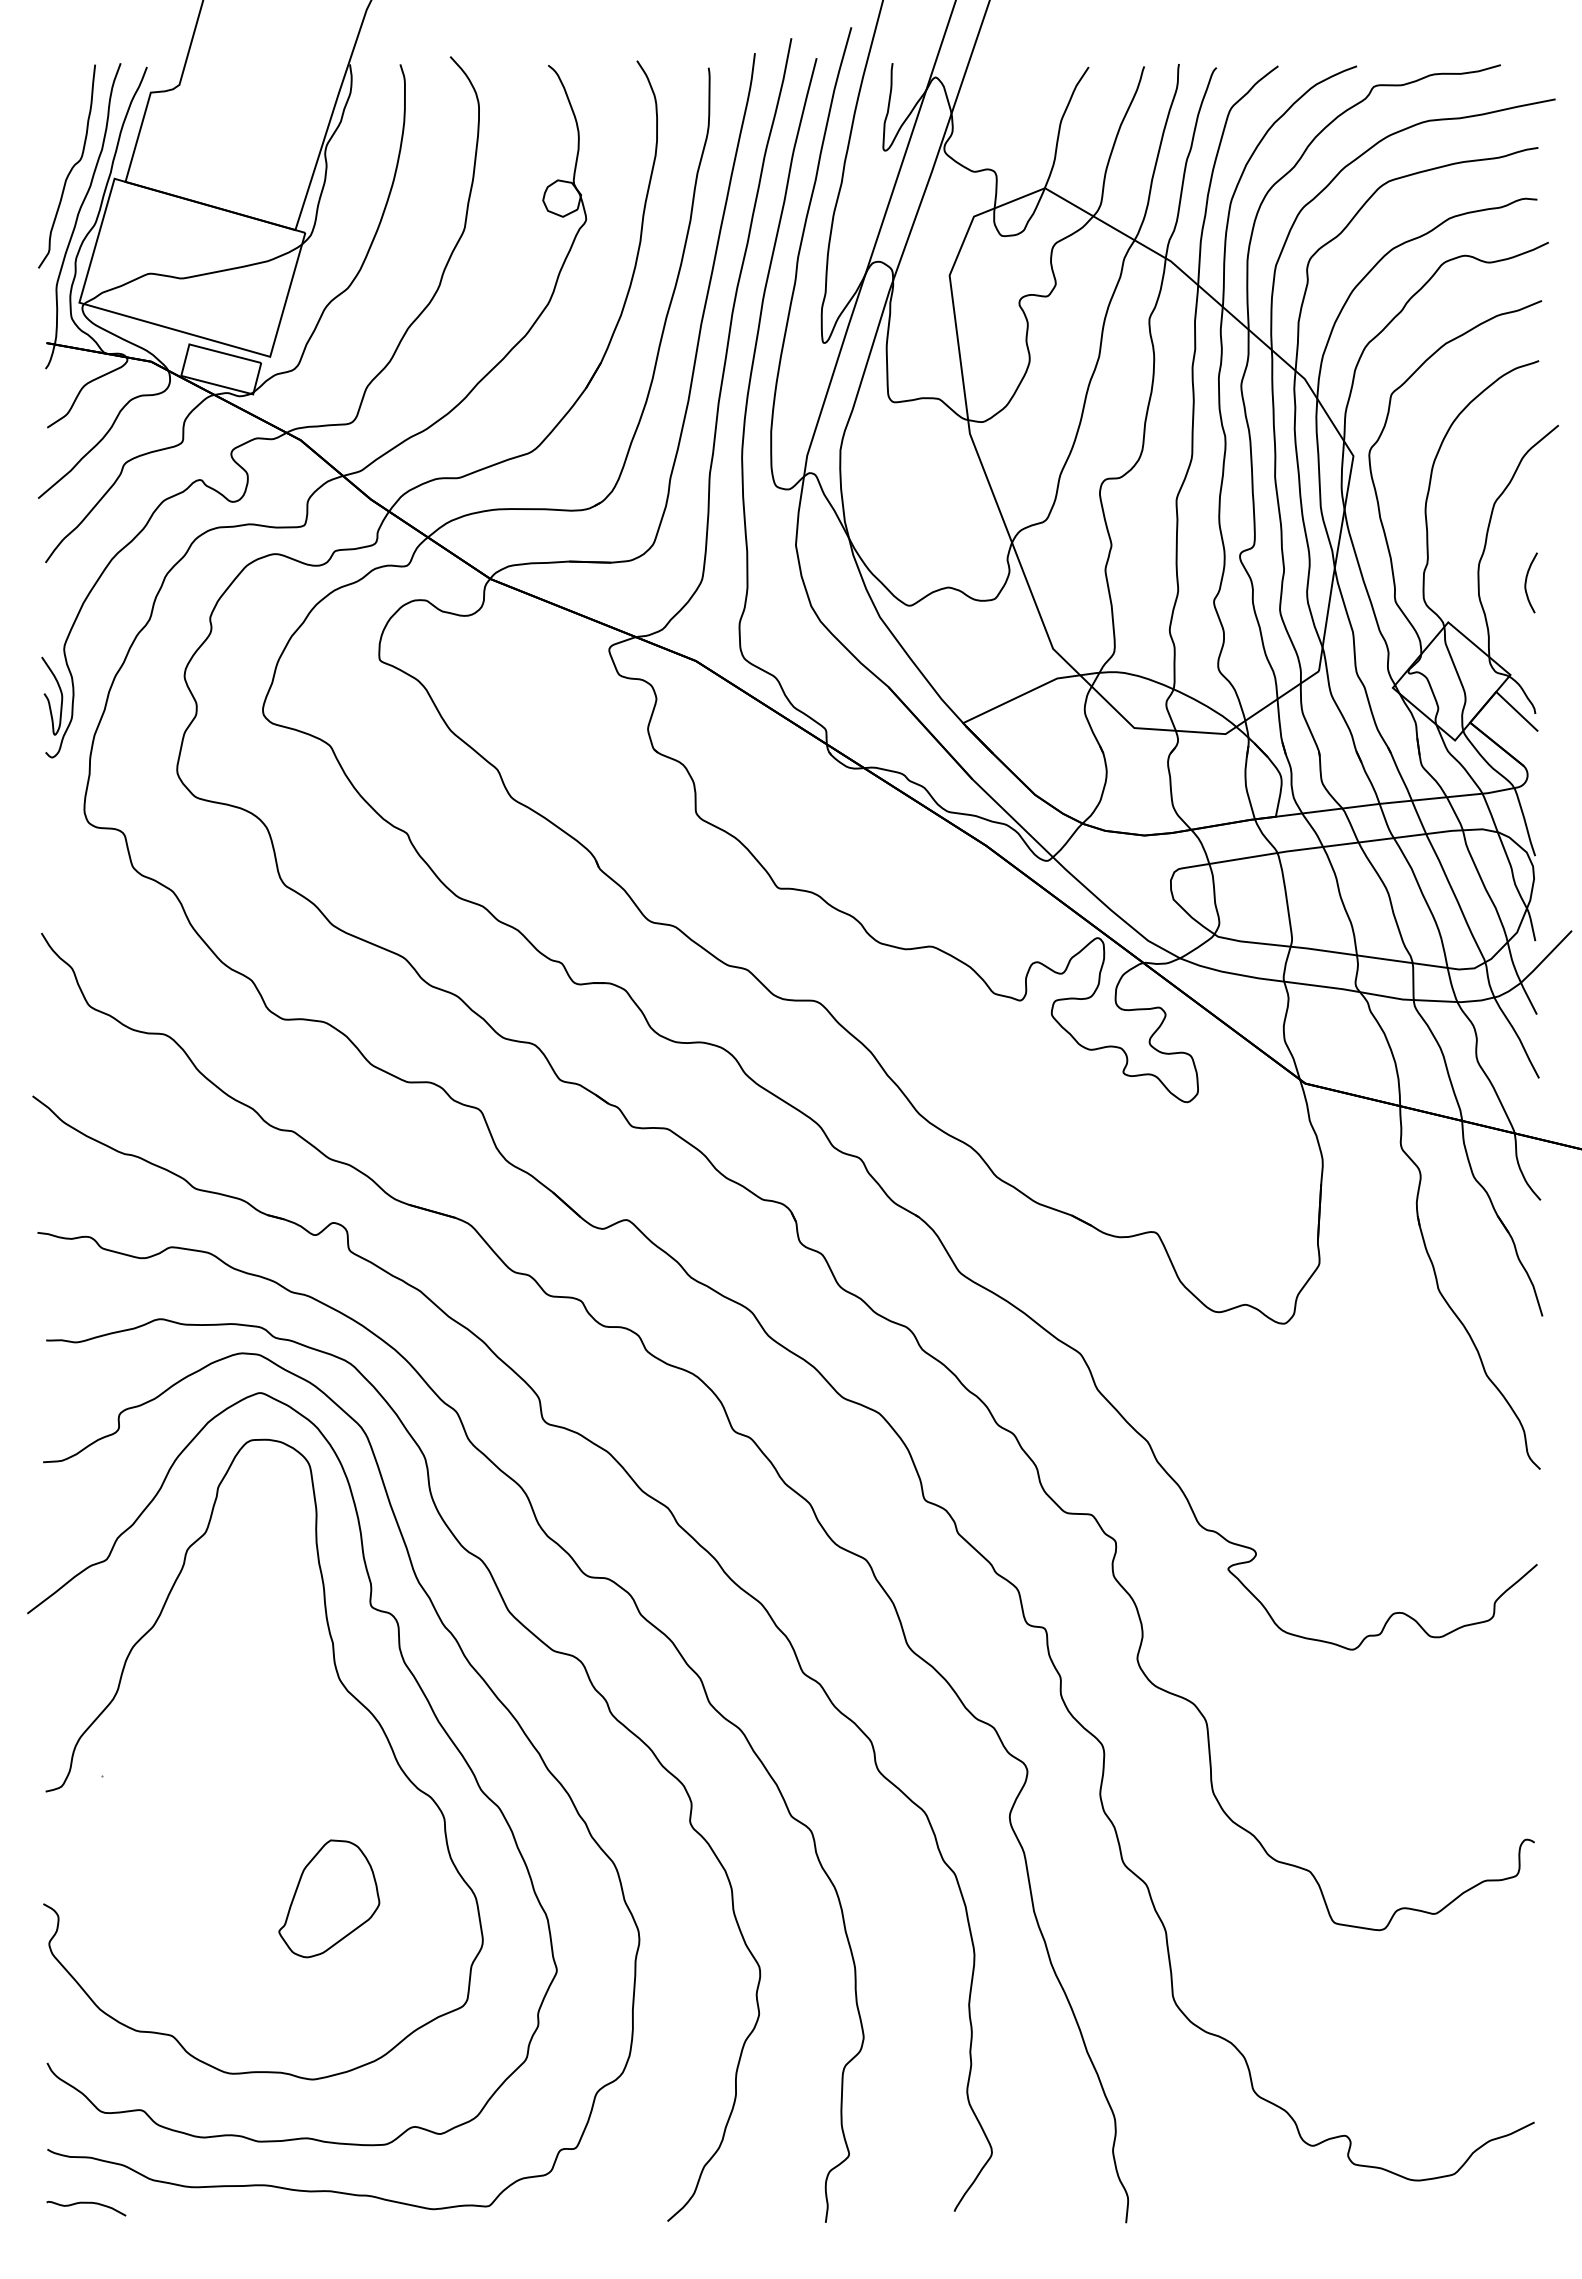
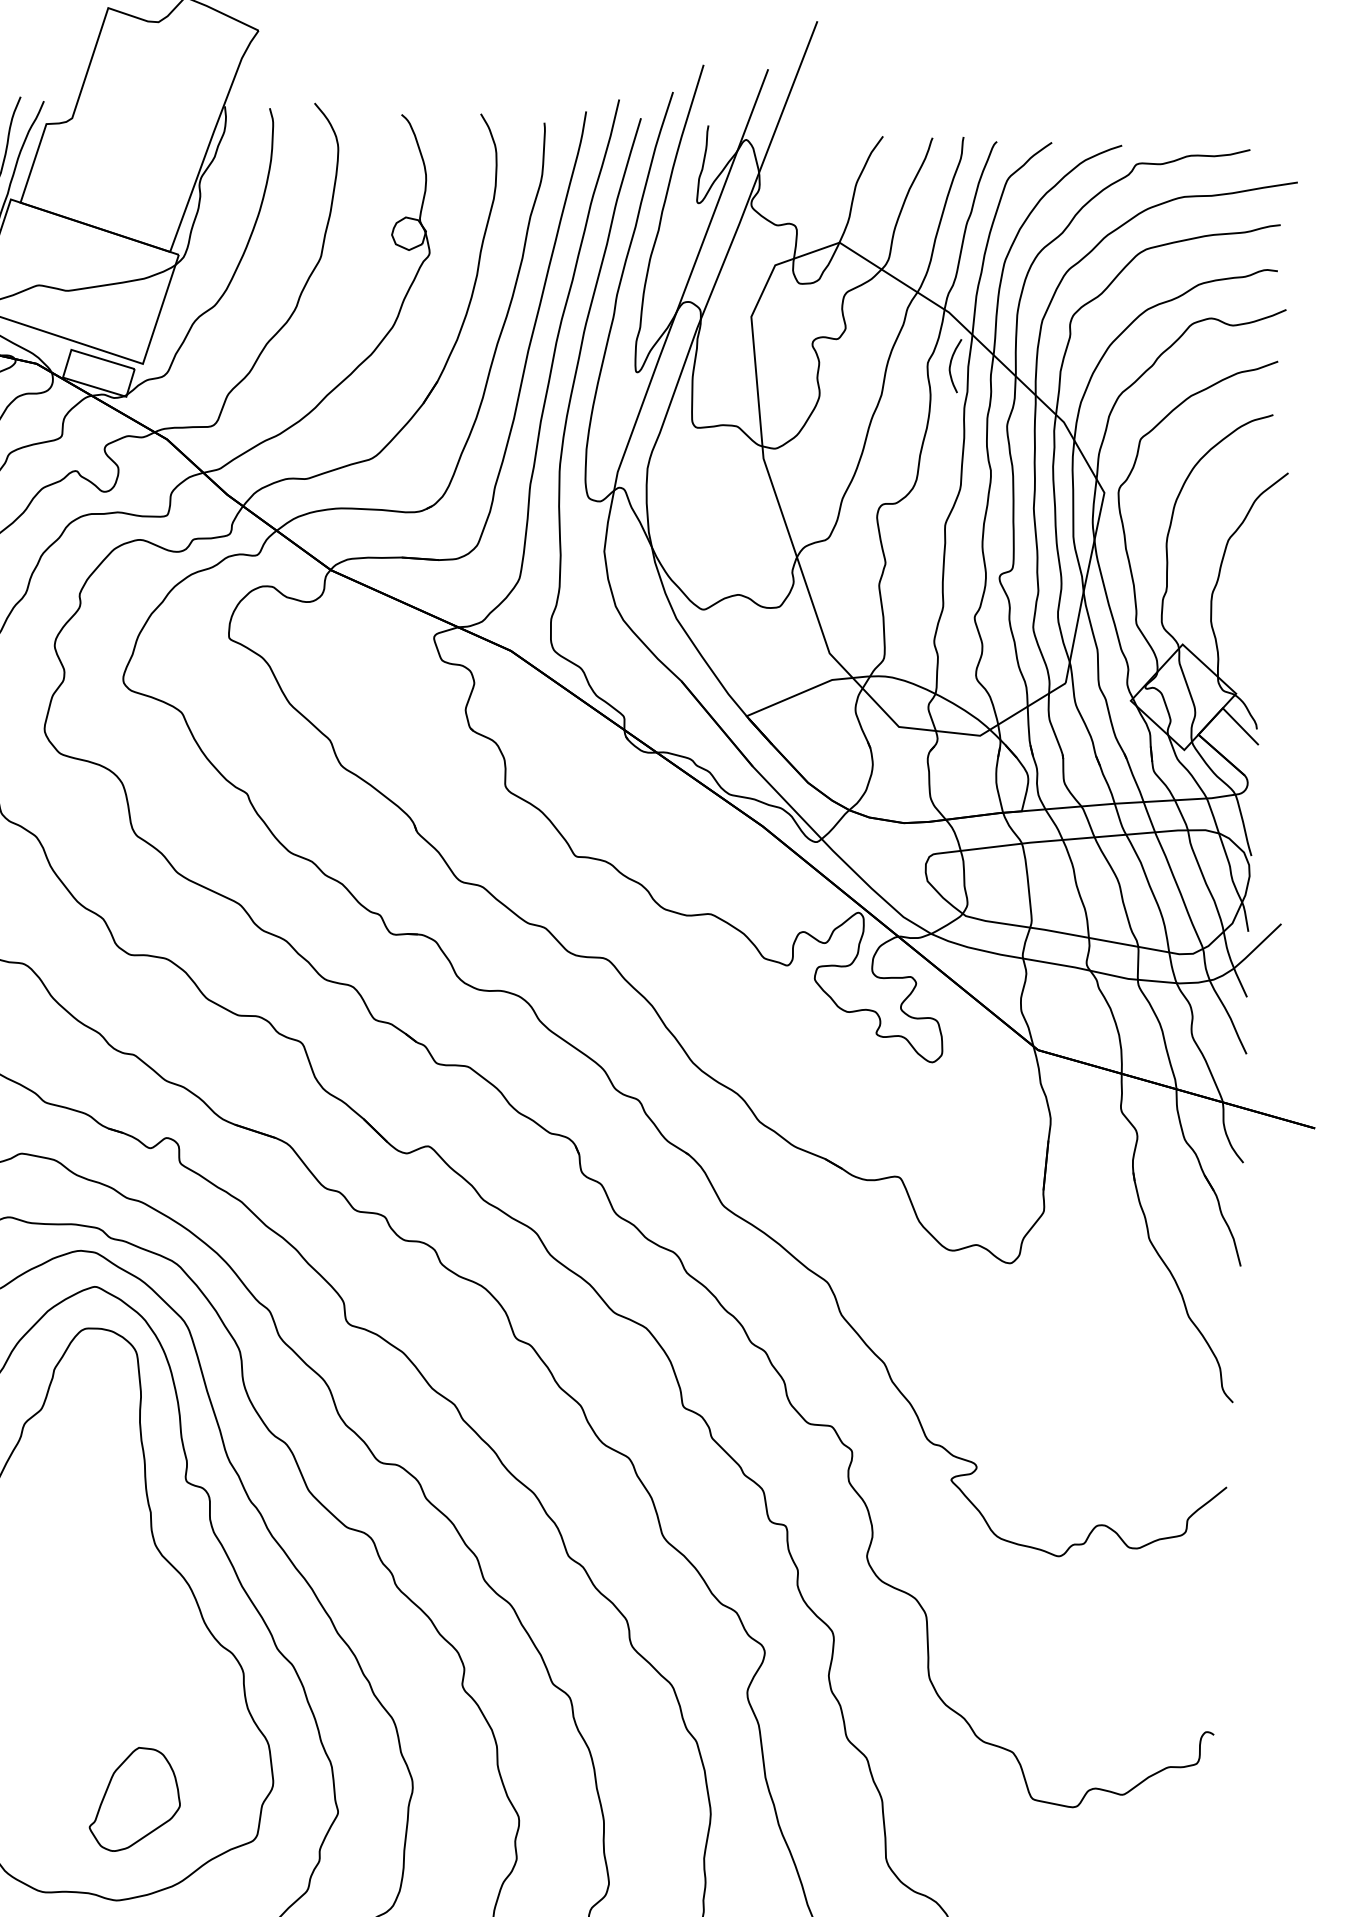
curve: (1526, 582) -> (950, 365), moved
part: (329, 1898) -> (135, 1799), moved

